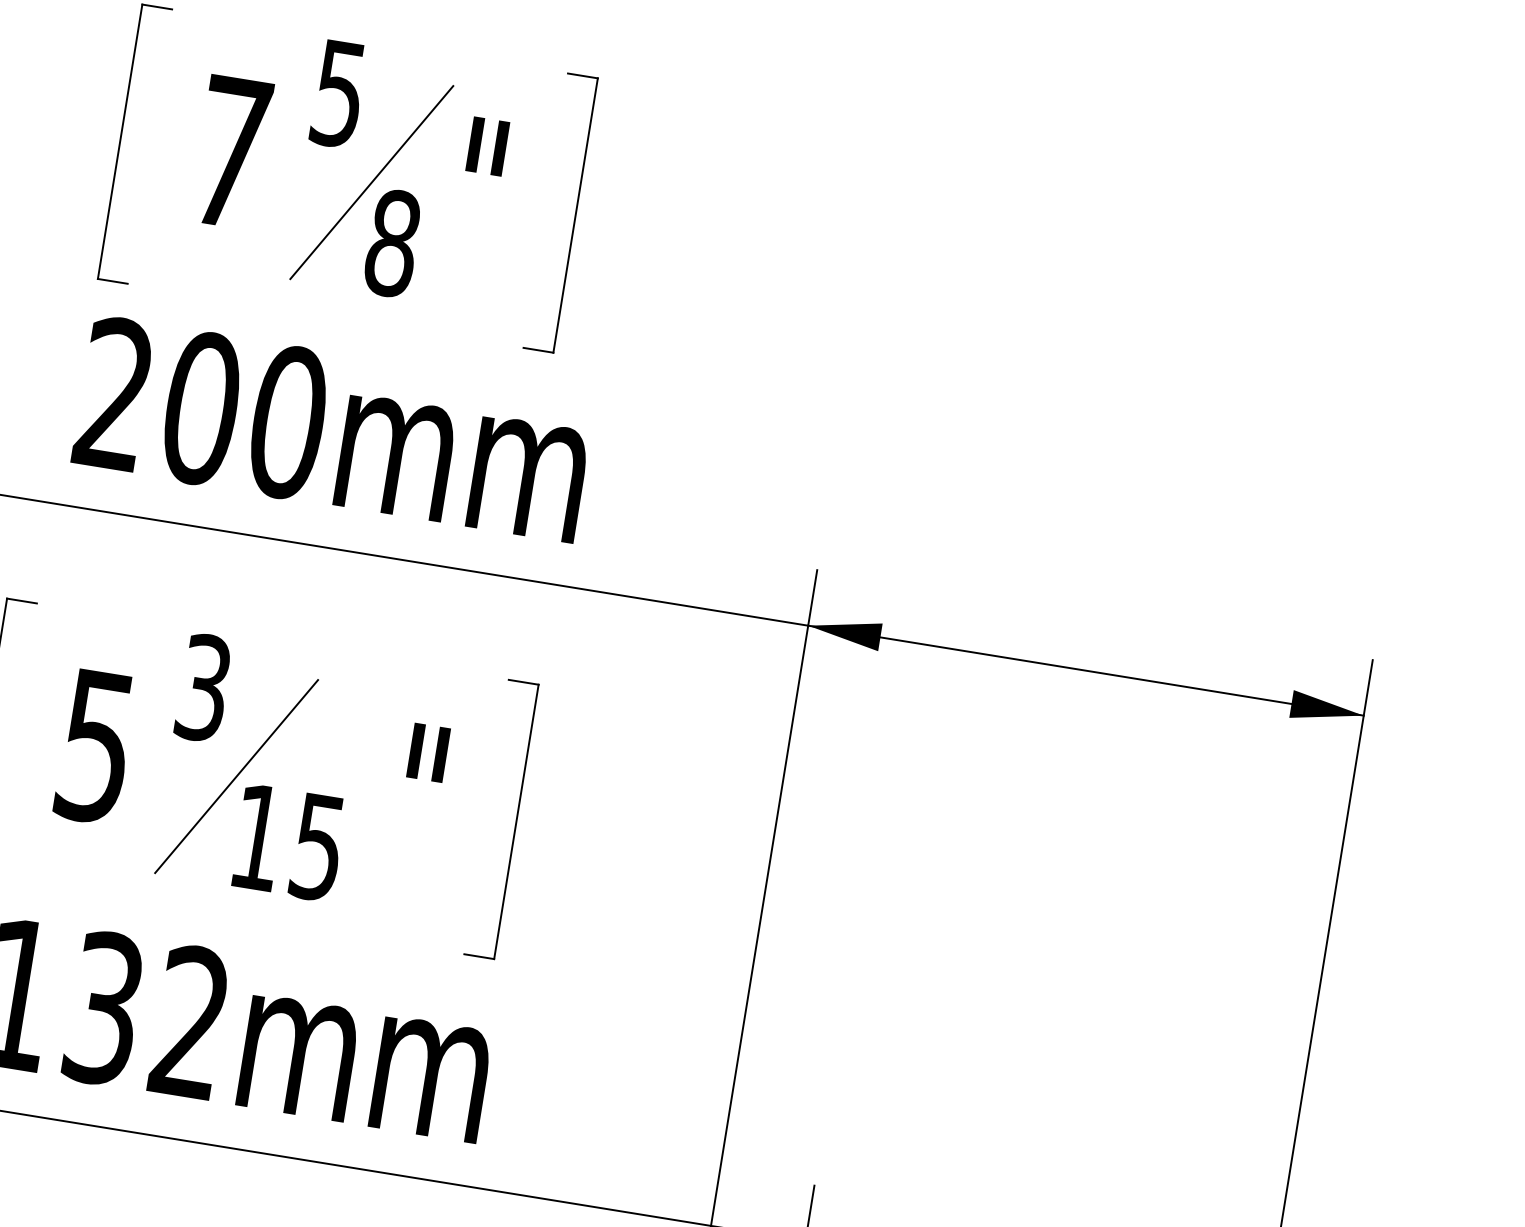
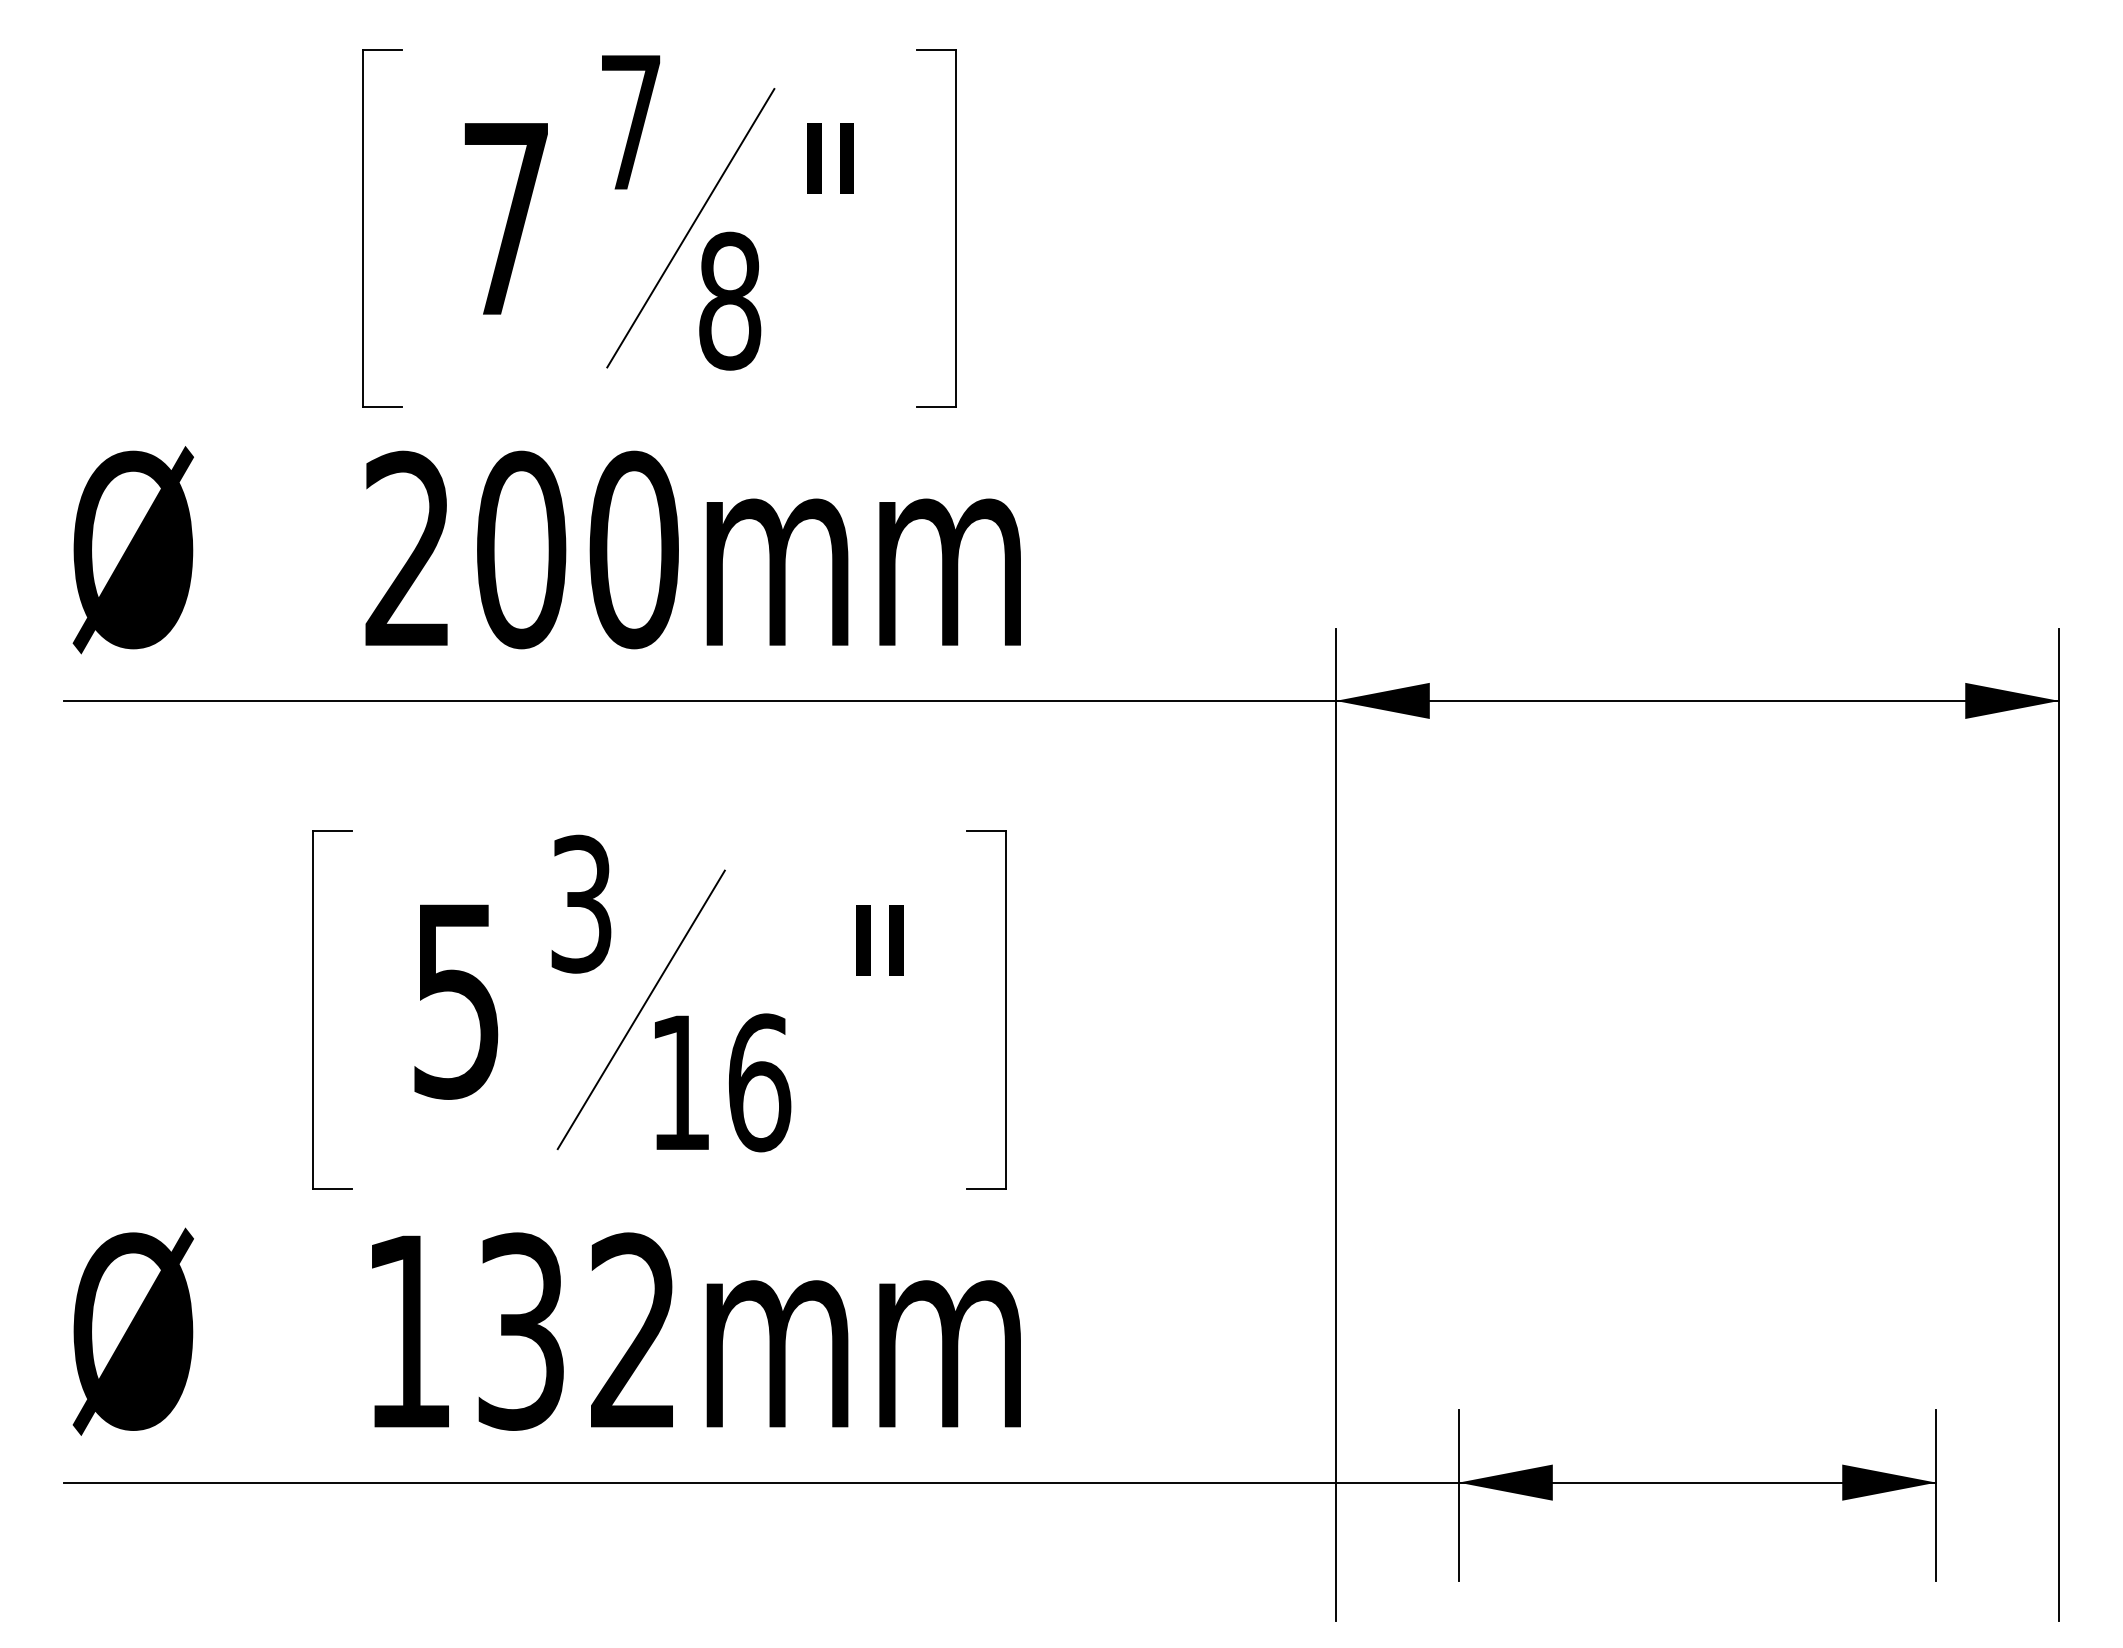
text: (338, 94) -> (630, 123), 5 -> 7
text: (318, 847) -> (759, 1082), 15 -> 16

